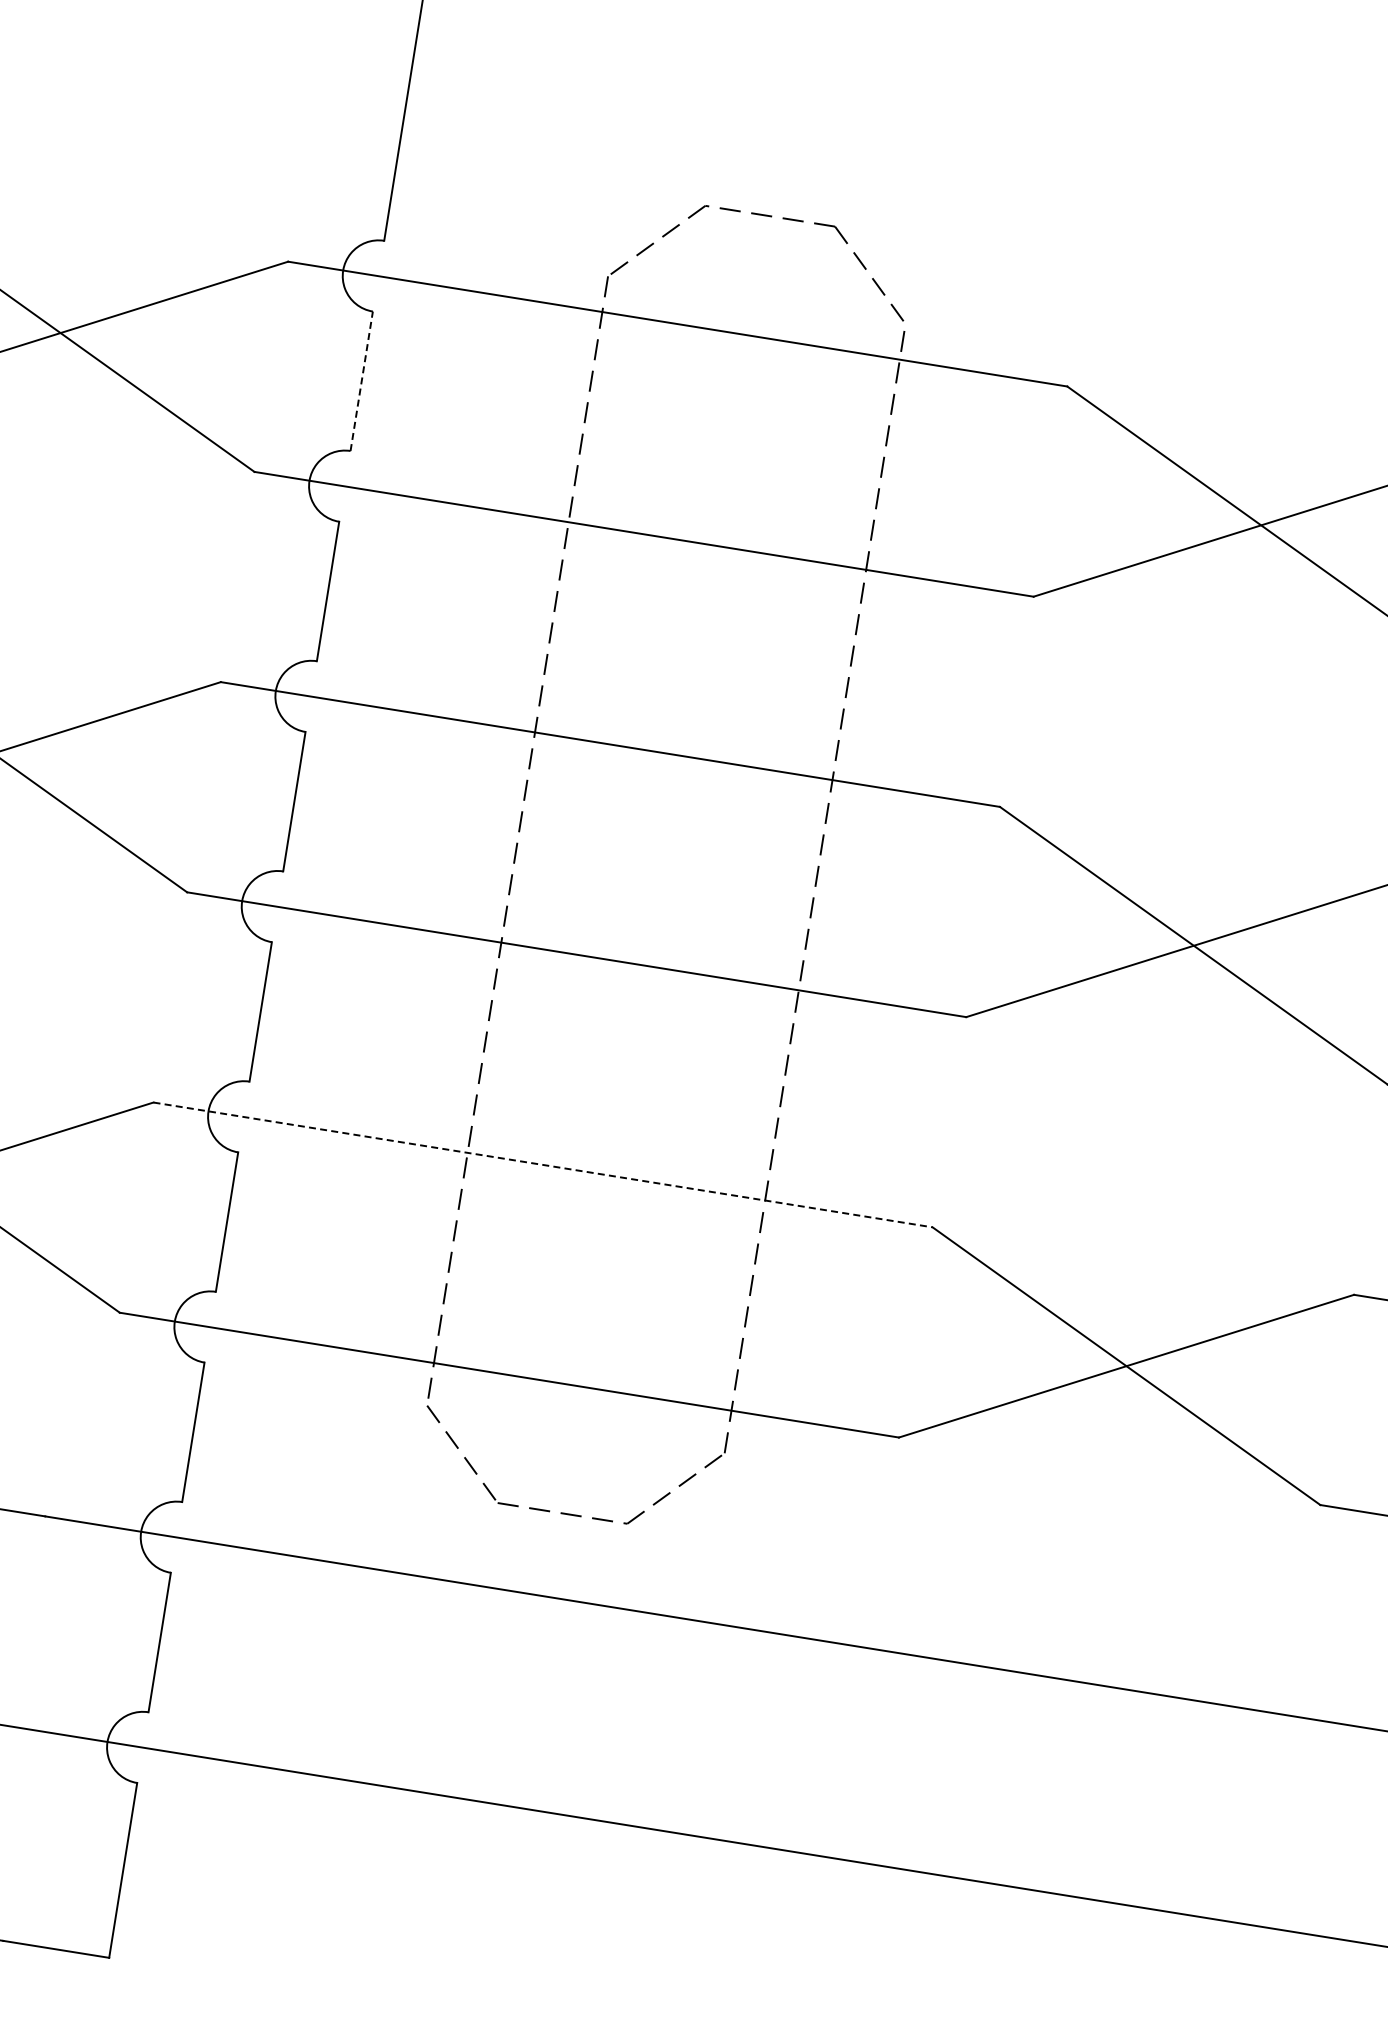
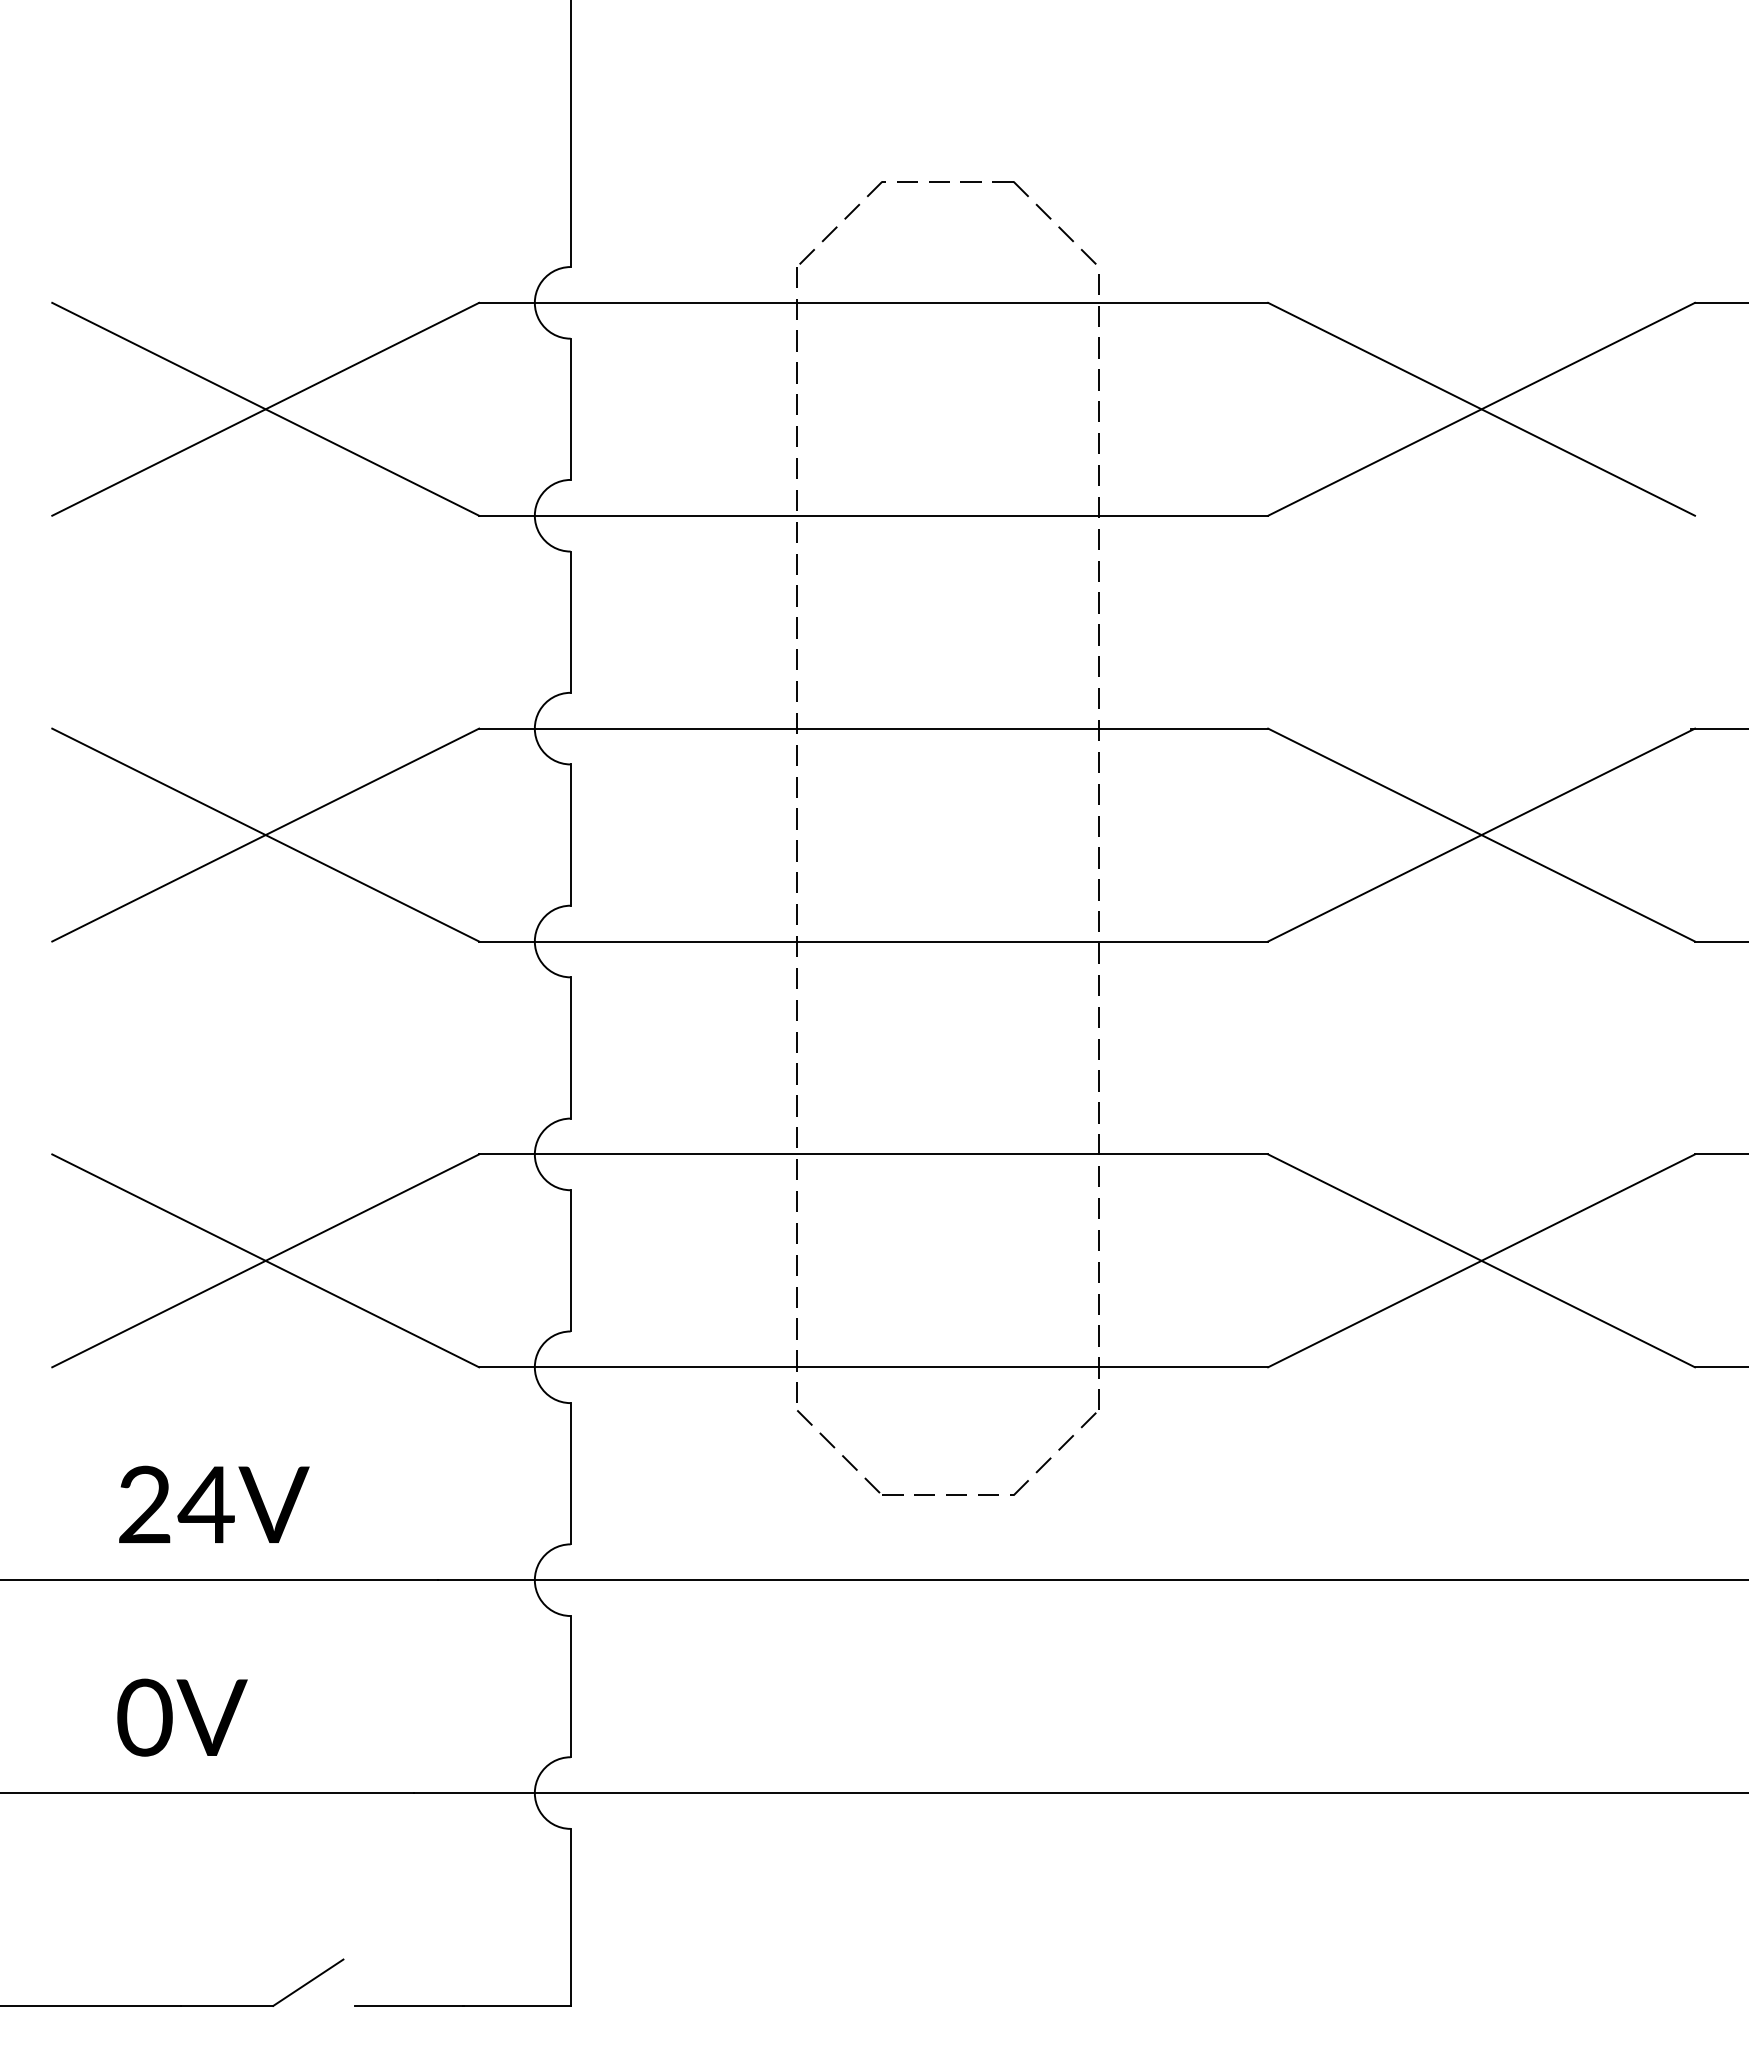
line: (361, 381) -> (570, 409), dashed -> solid
line: (542, 1164) -> (873, 1154), dashed -> solid

